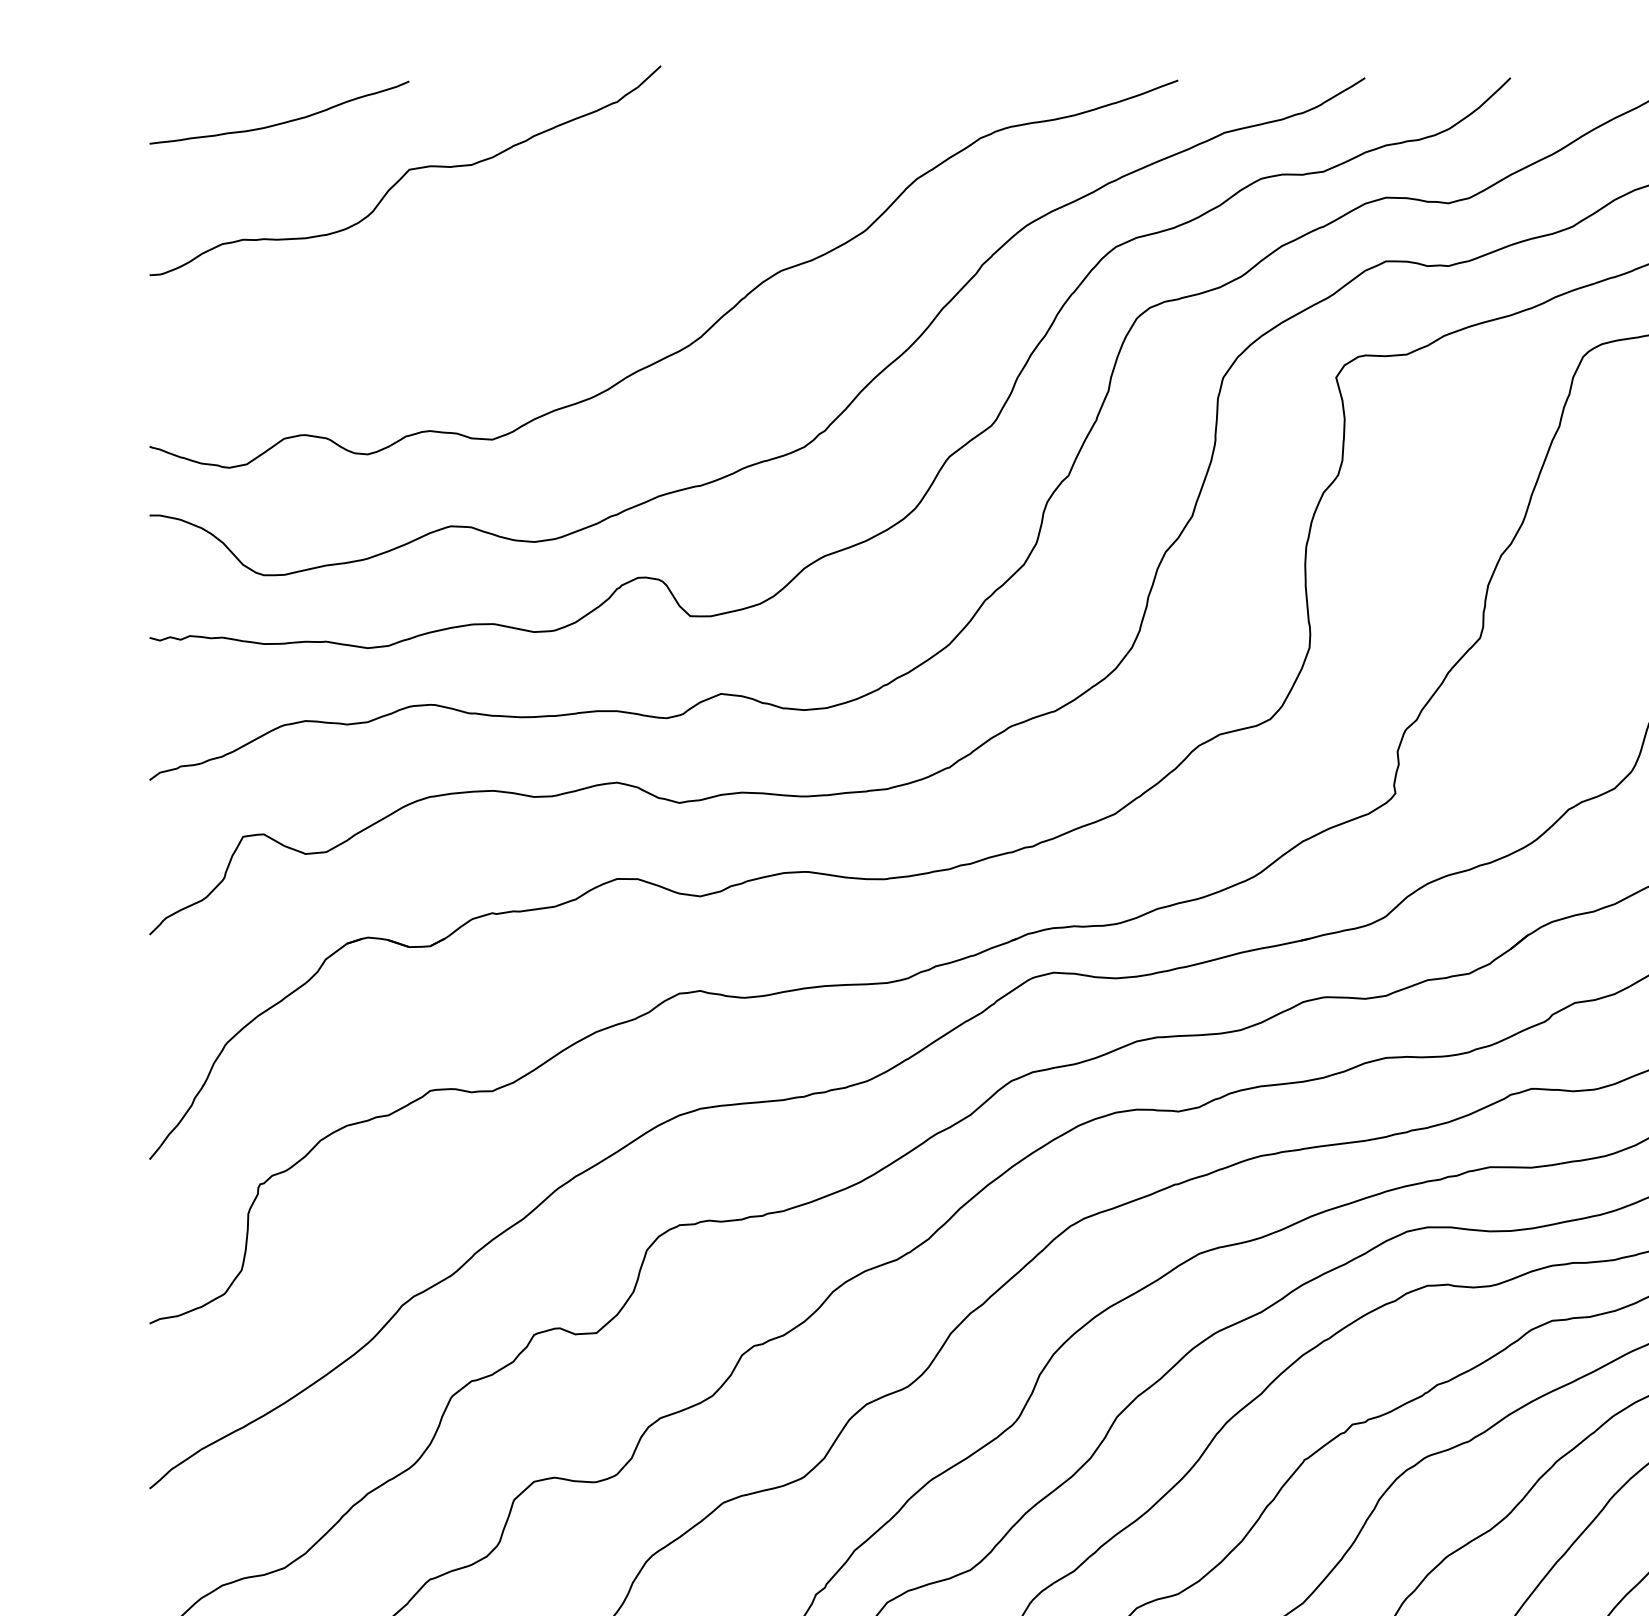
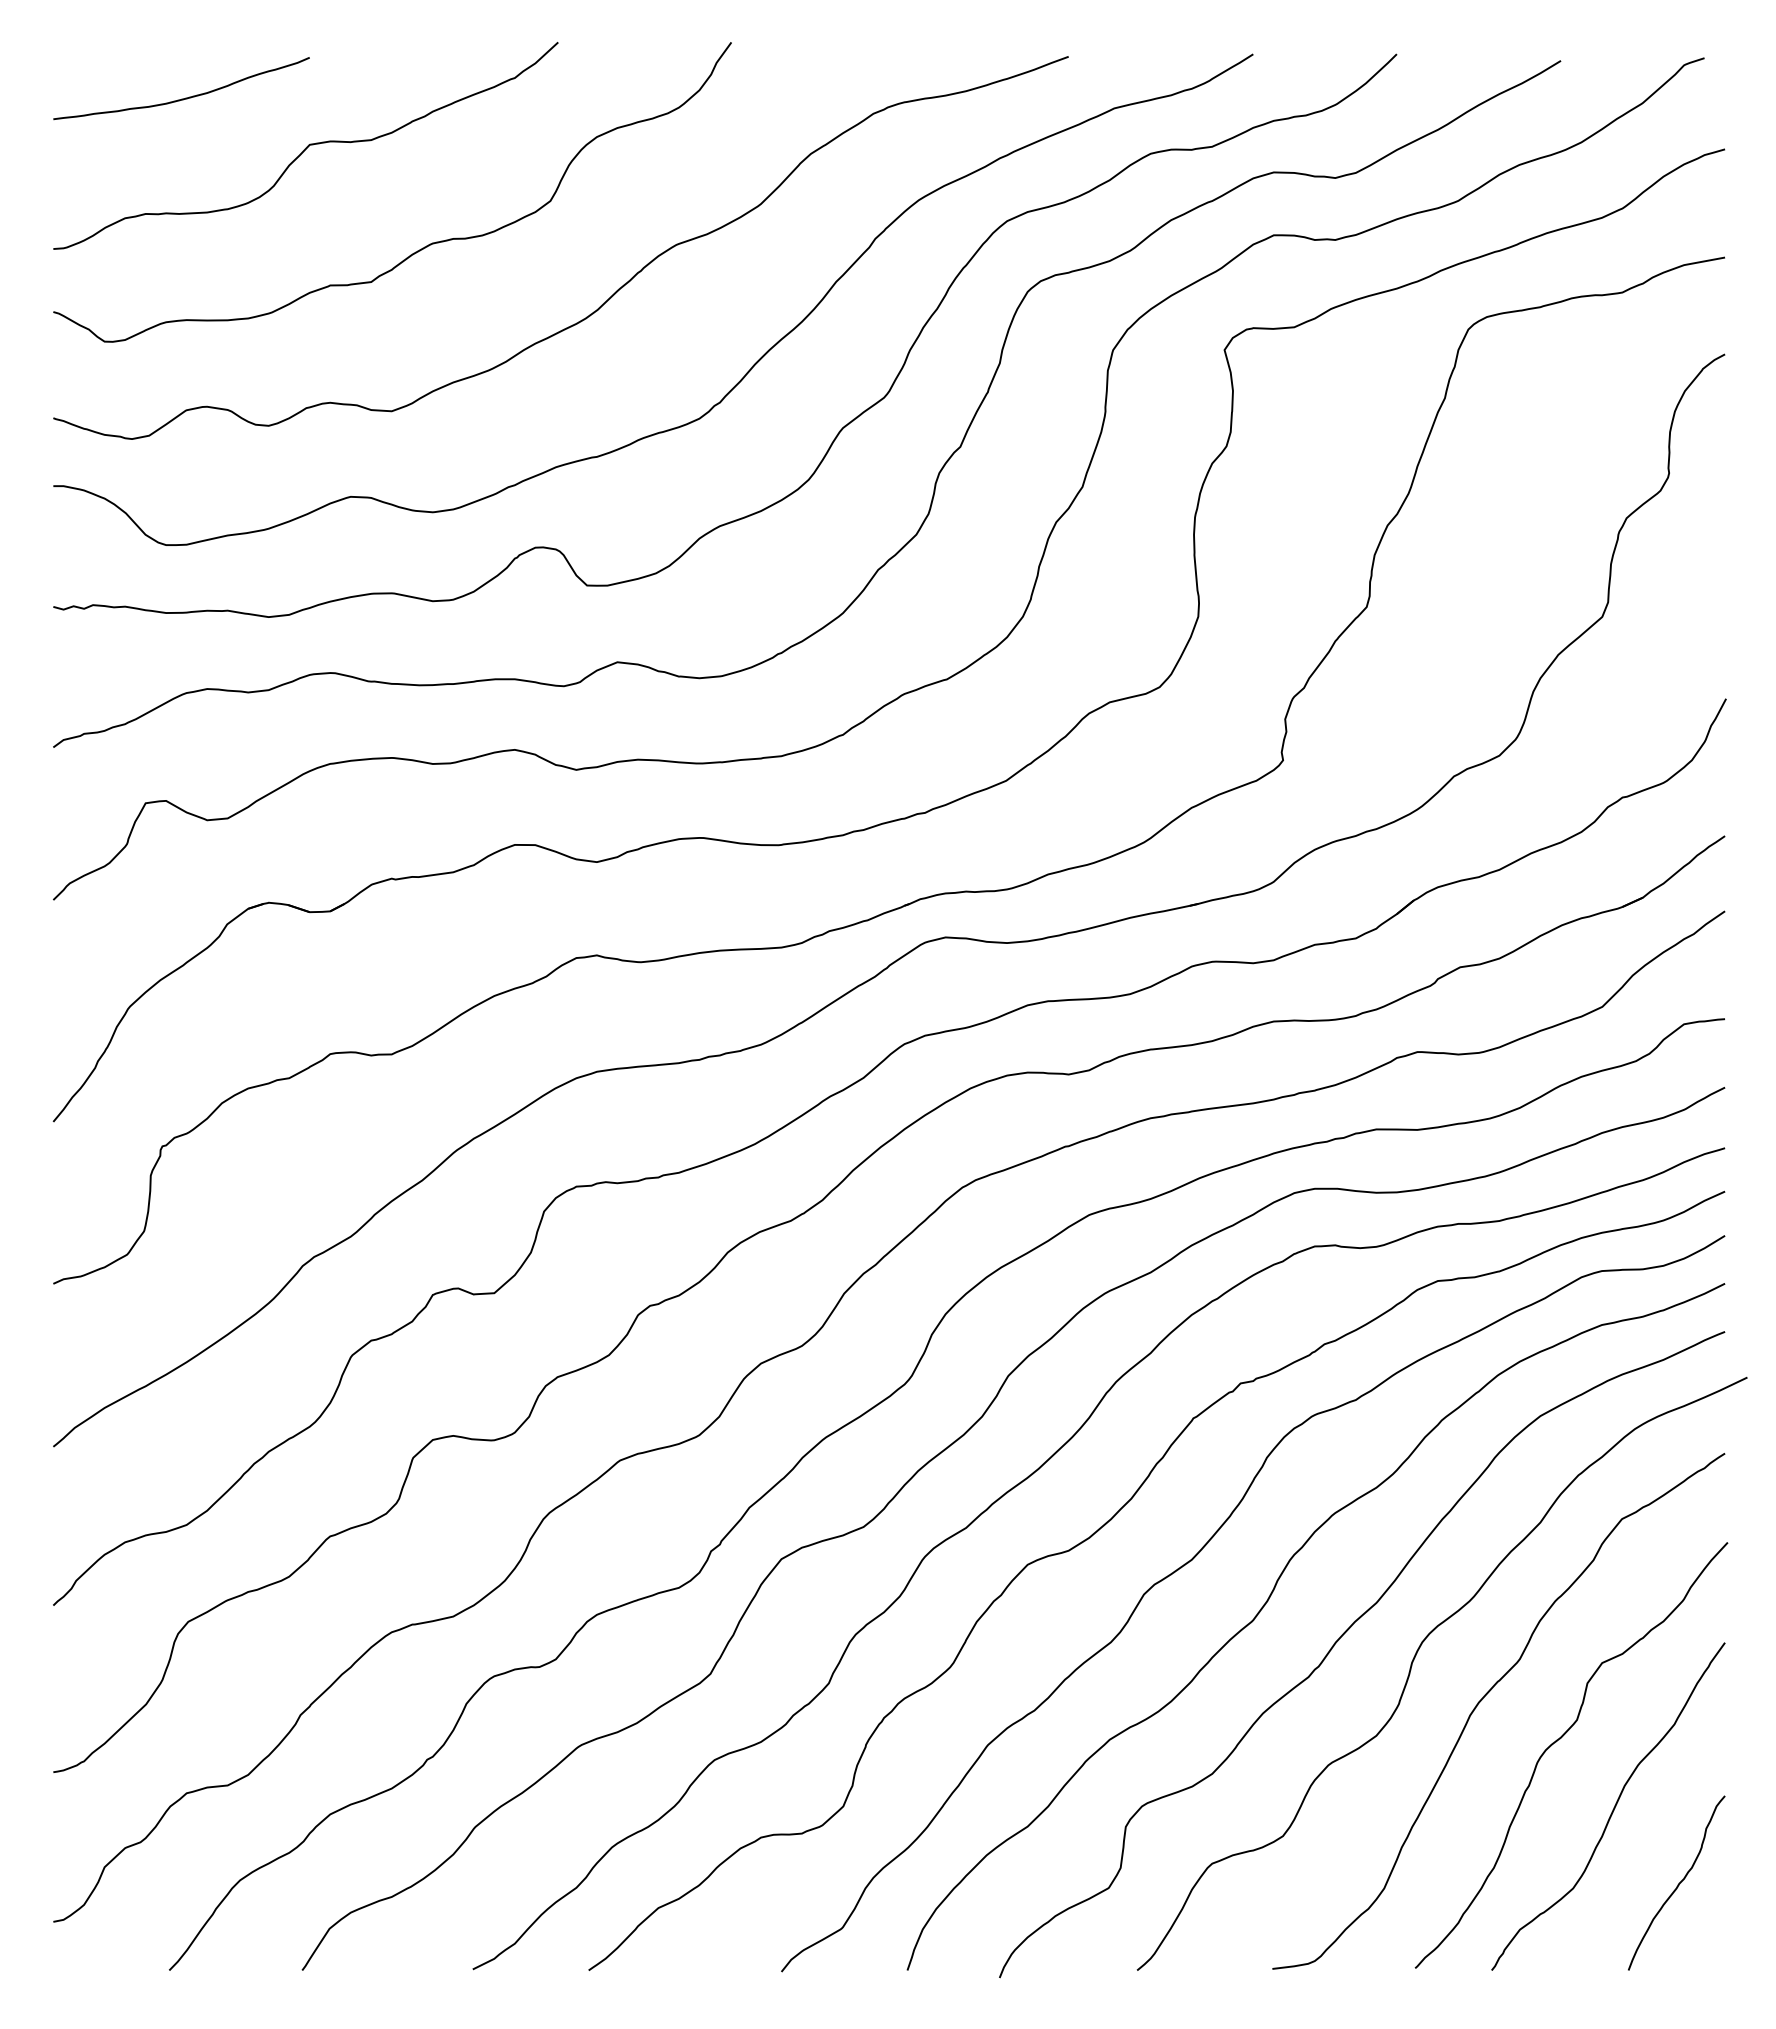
curve: (523, 273) -> (422, 247), added

